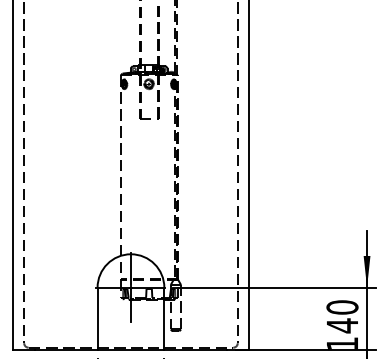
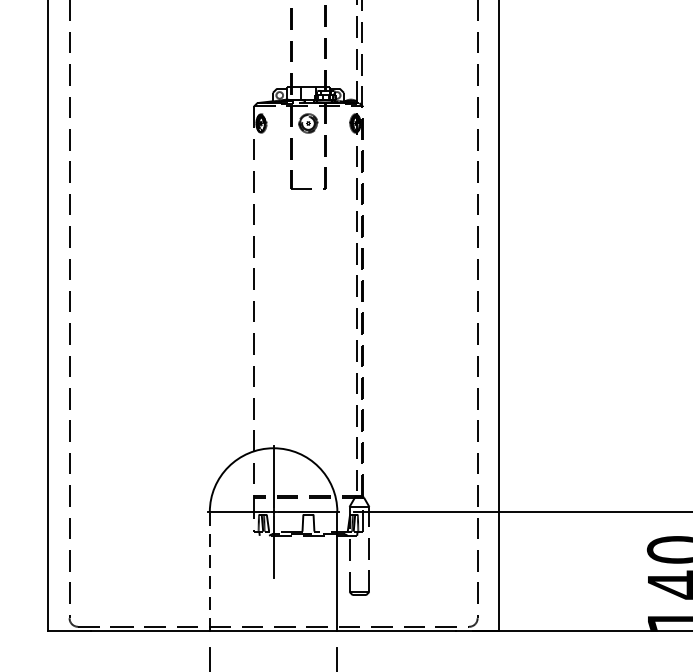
line: (97, 318) -> (209, 570), solid -> dashed

